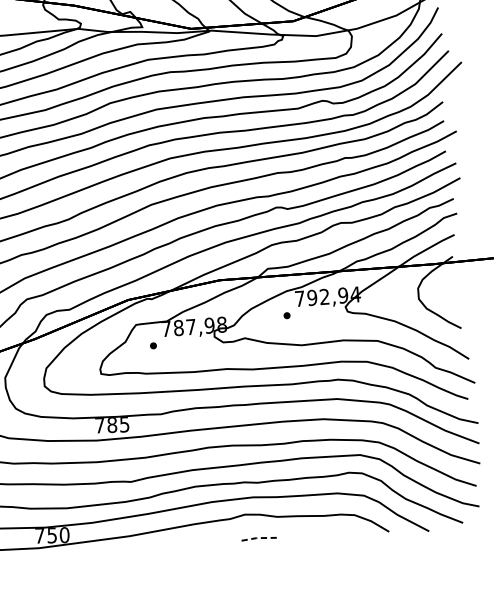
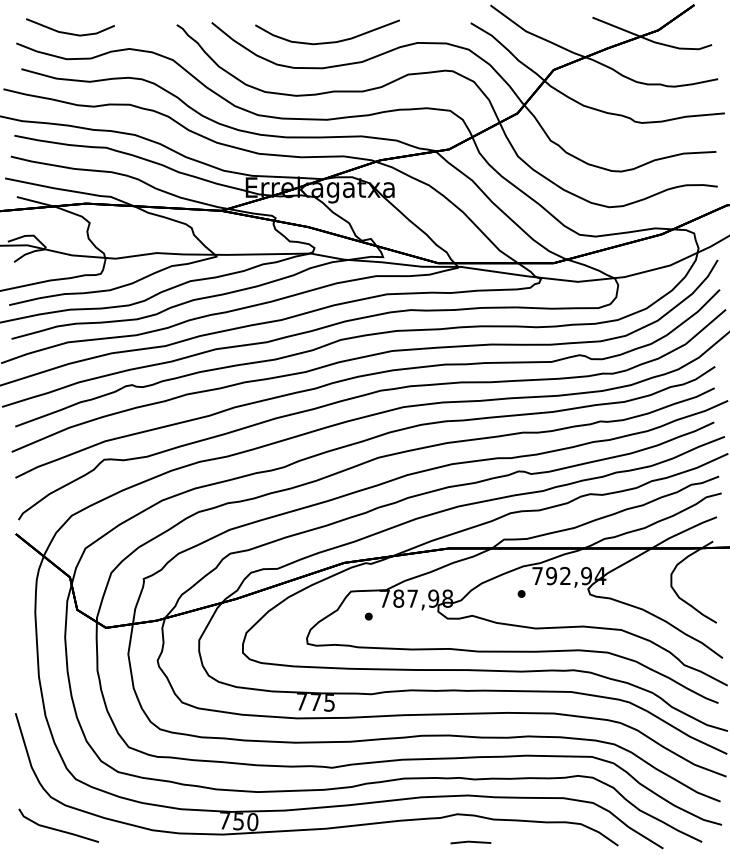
text: (112, 425) -> (315, 702), 785 -> 775
line: (258, 537) -> (470, 841), dashed -> solid

